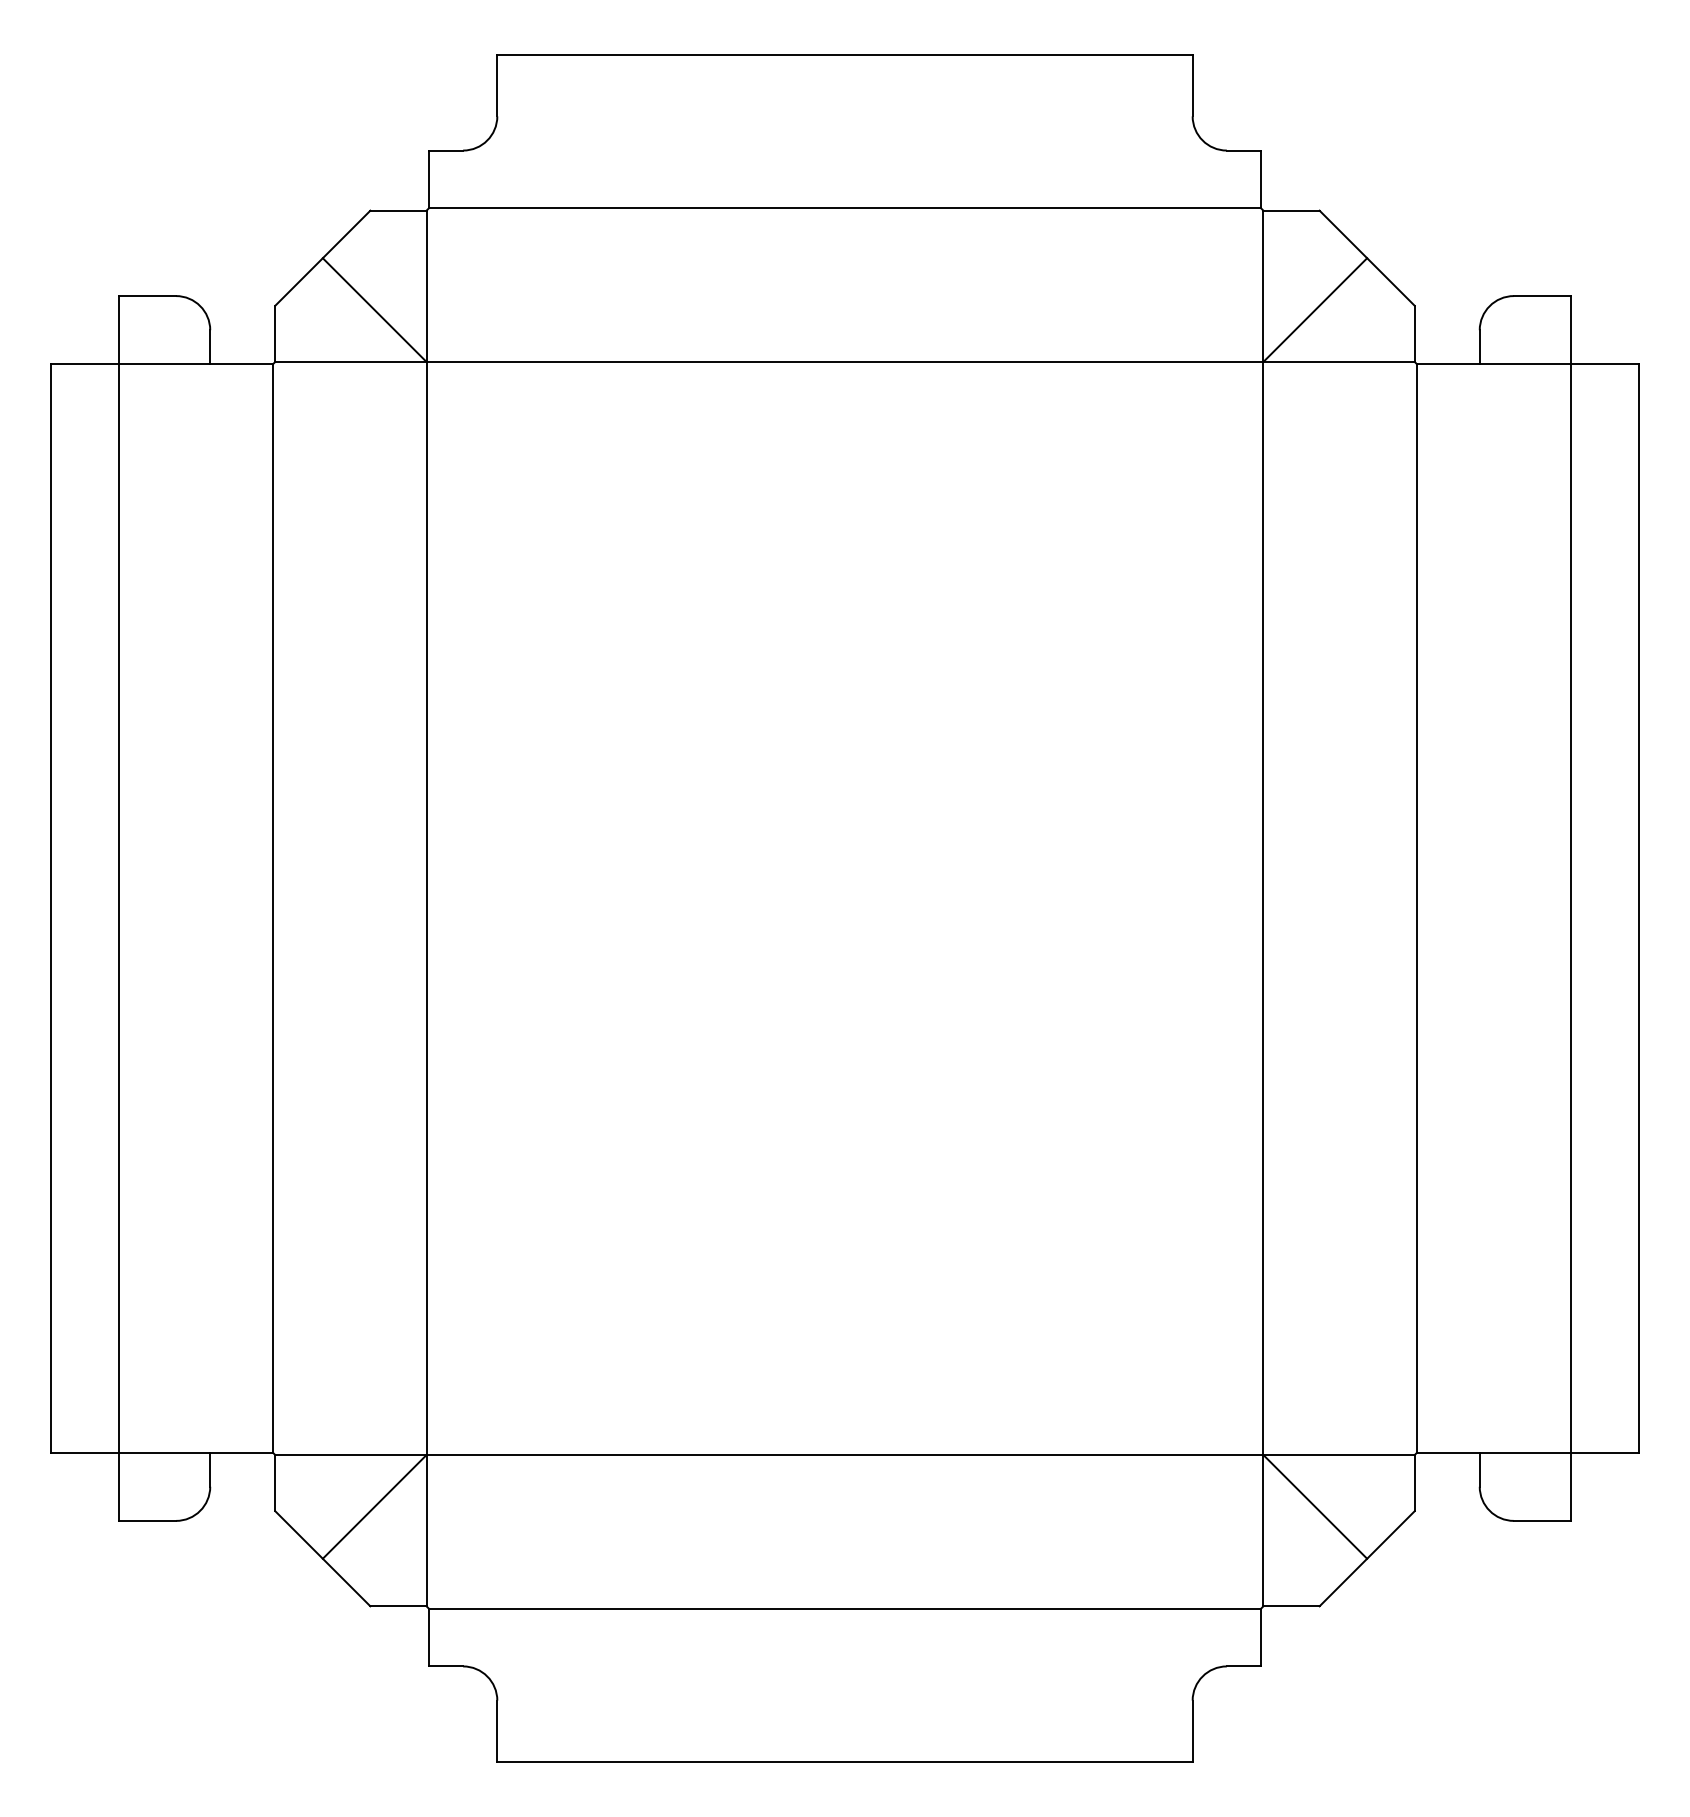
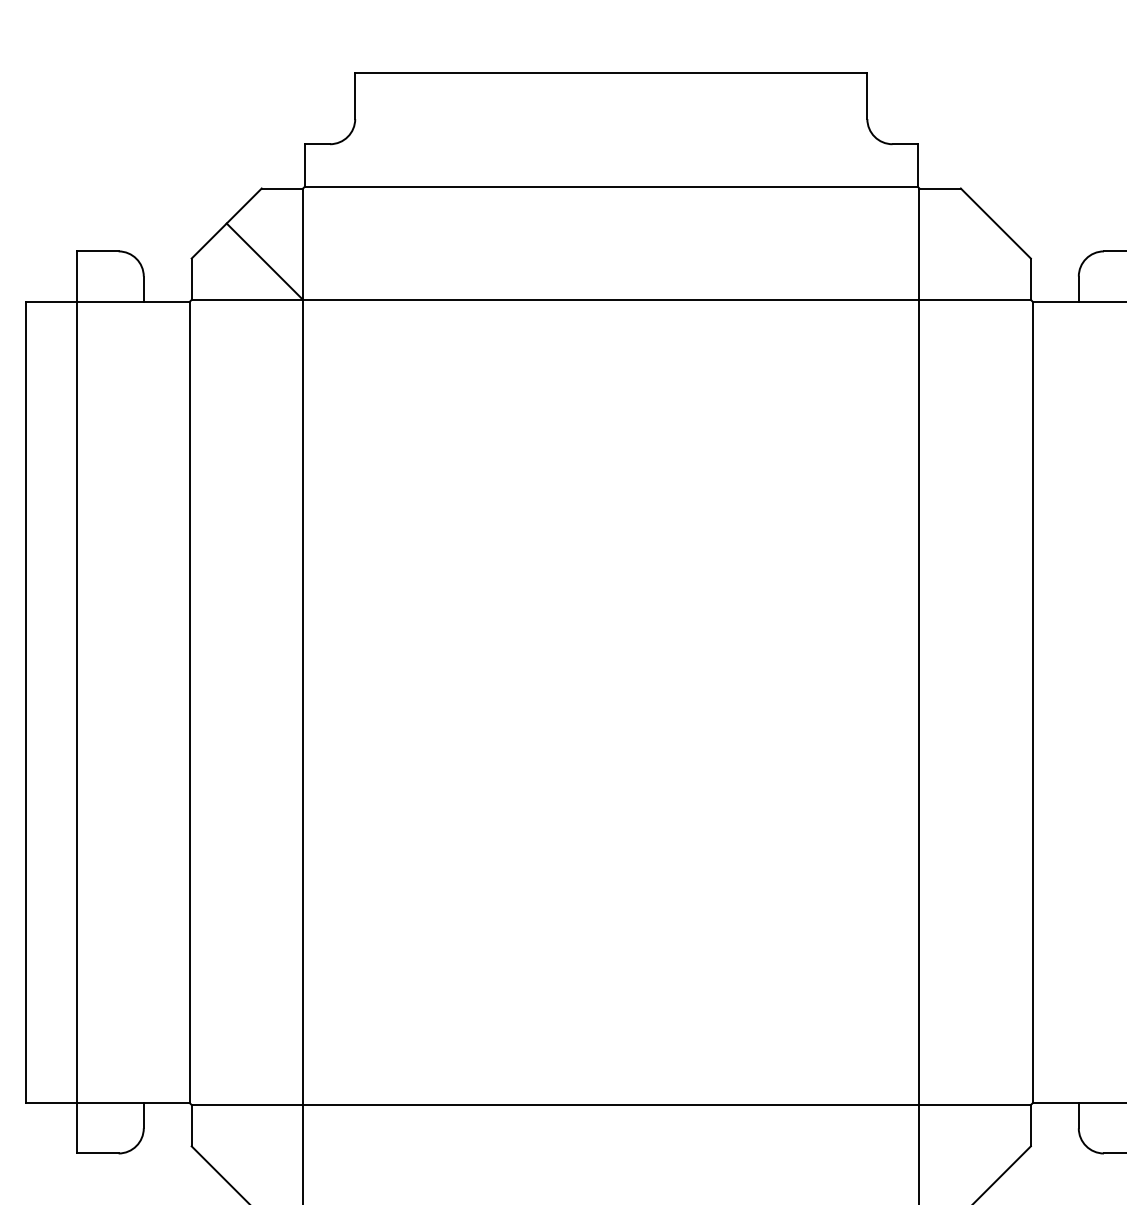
line: (1315, 309) -> (957, 261), removed
line: (374, 1506) -> (264, 1142), removed
line: (1315, 1506) -> (957, 1142), removed

